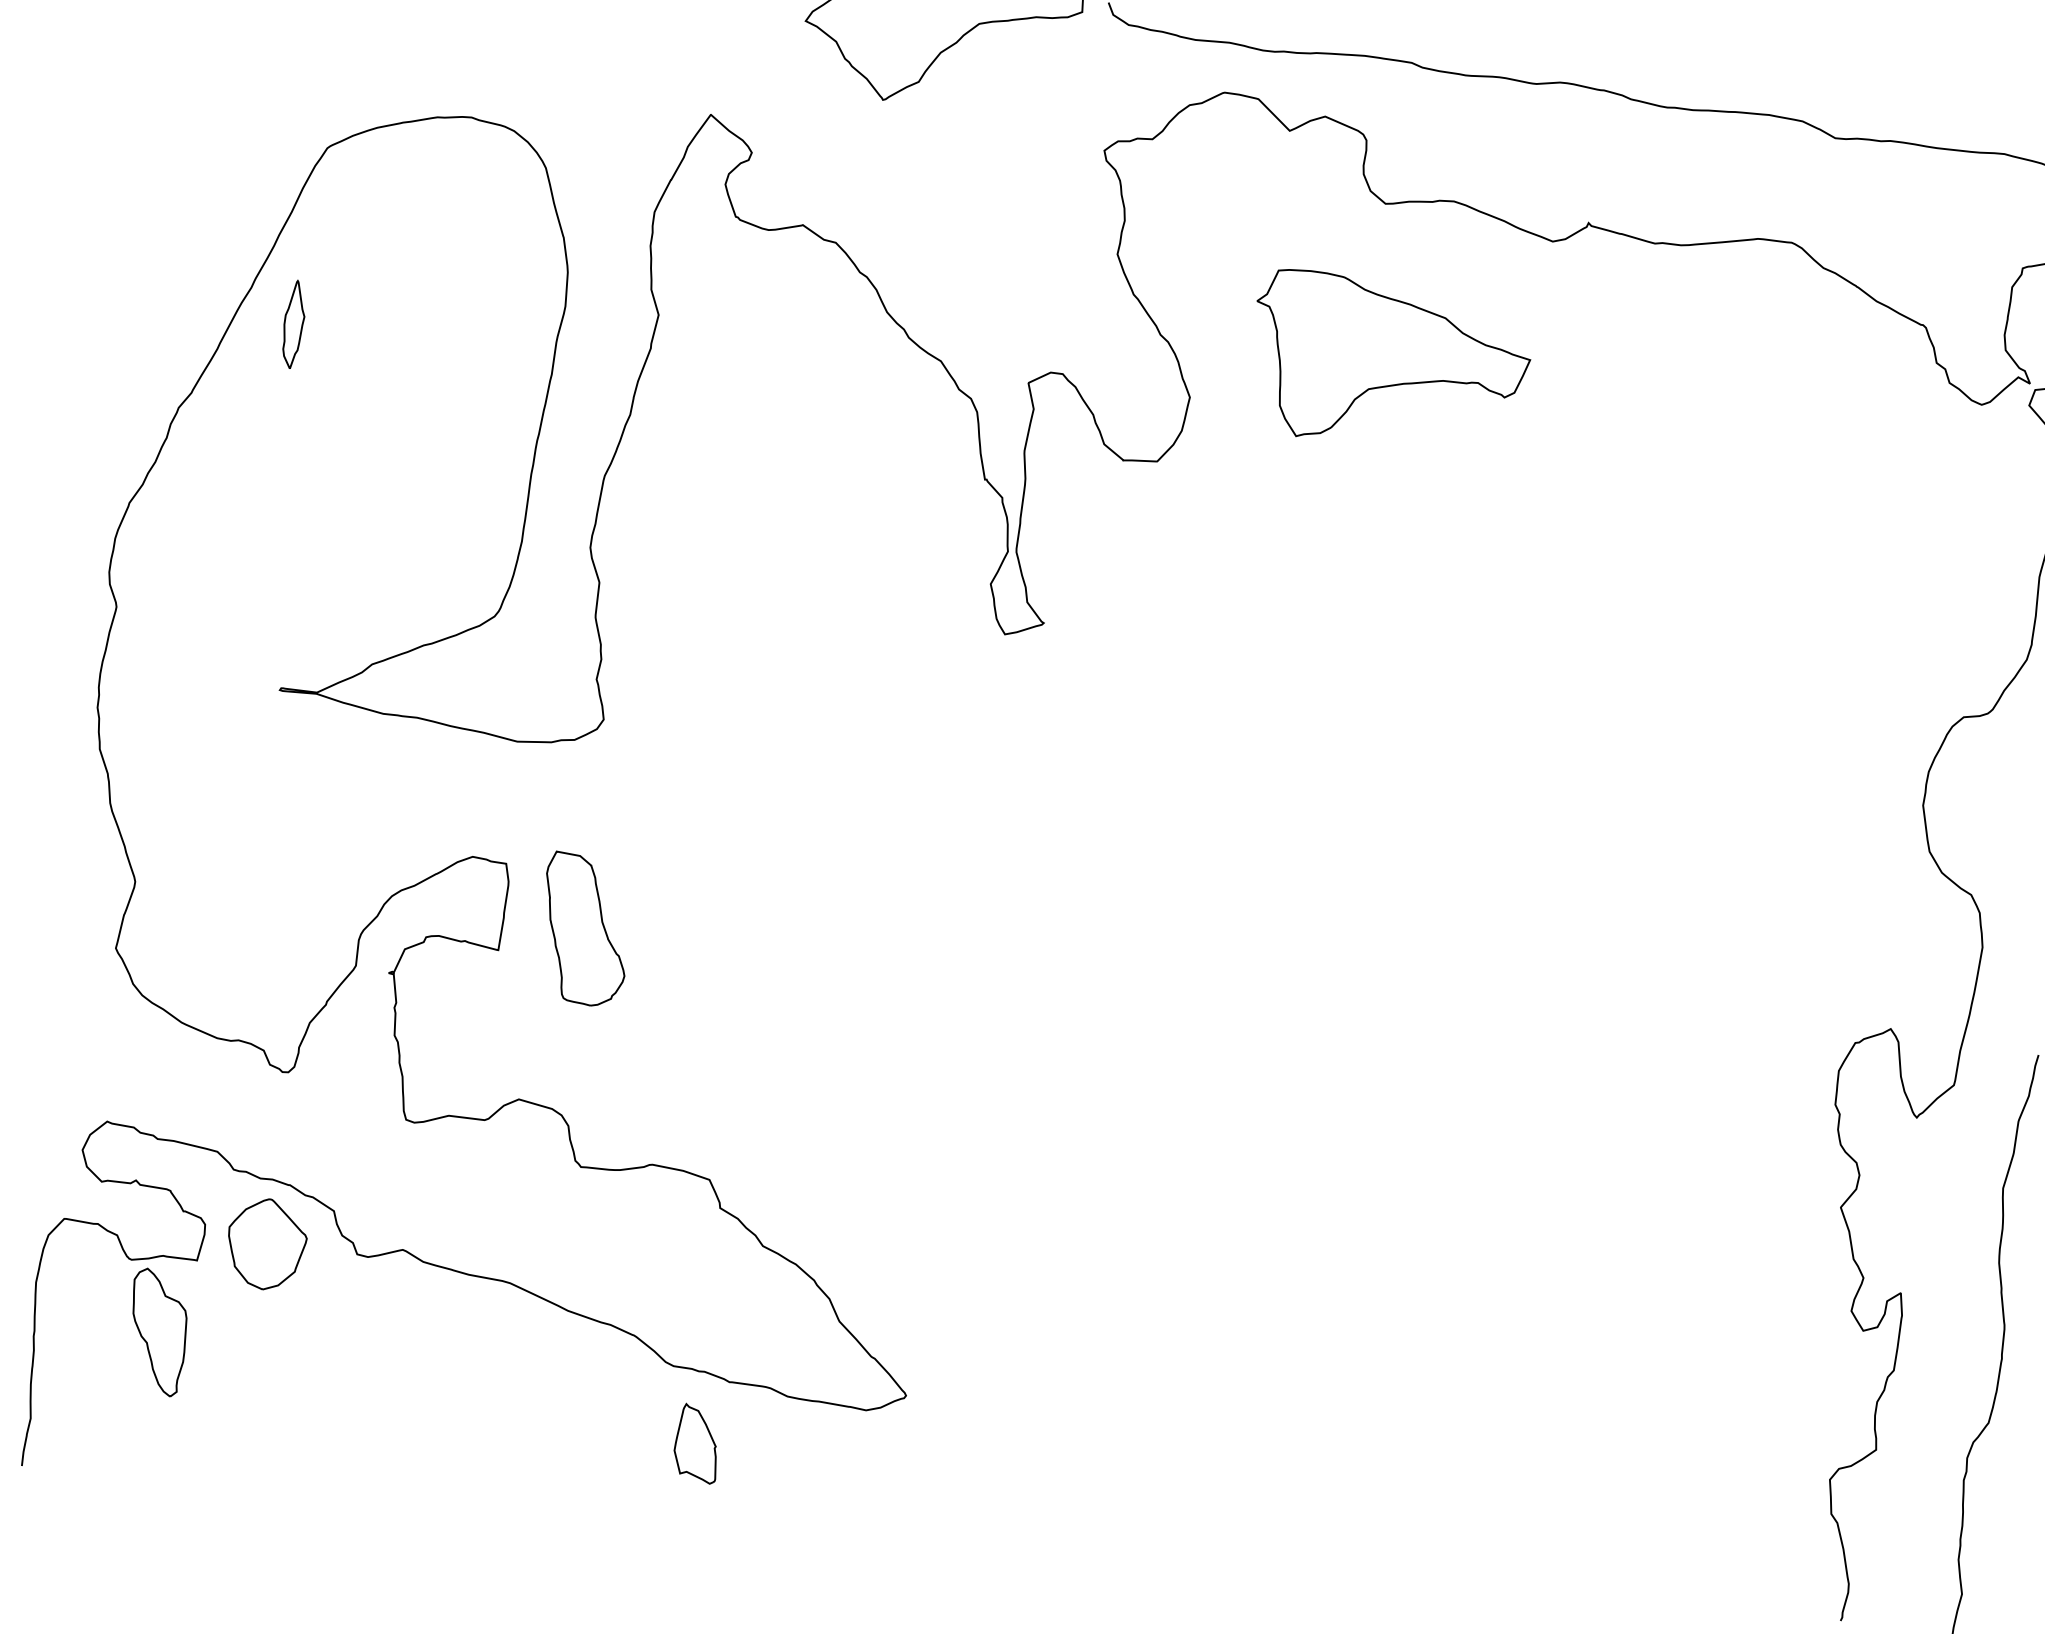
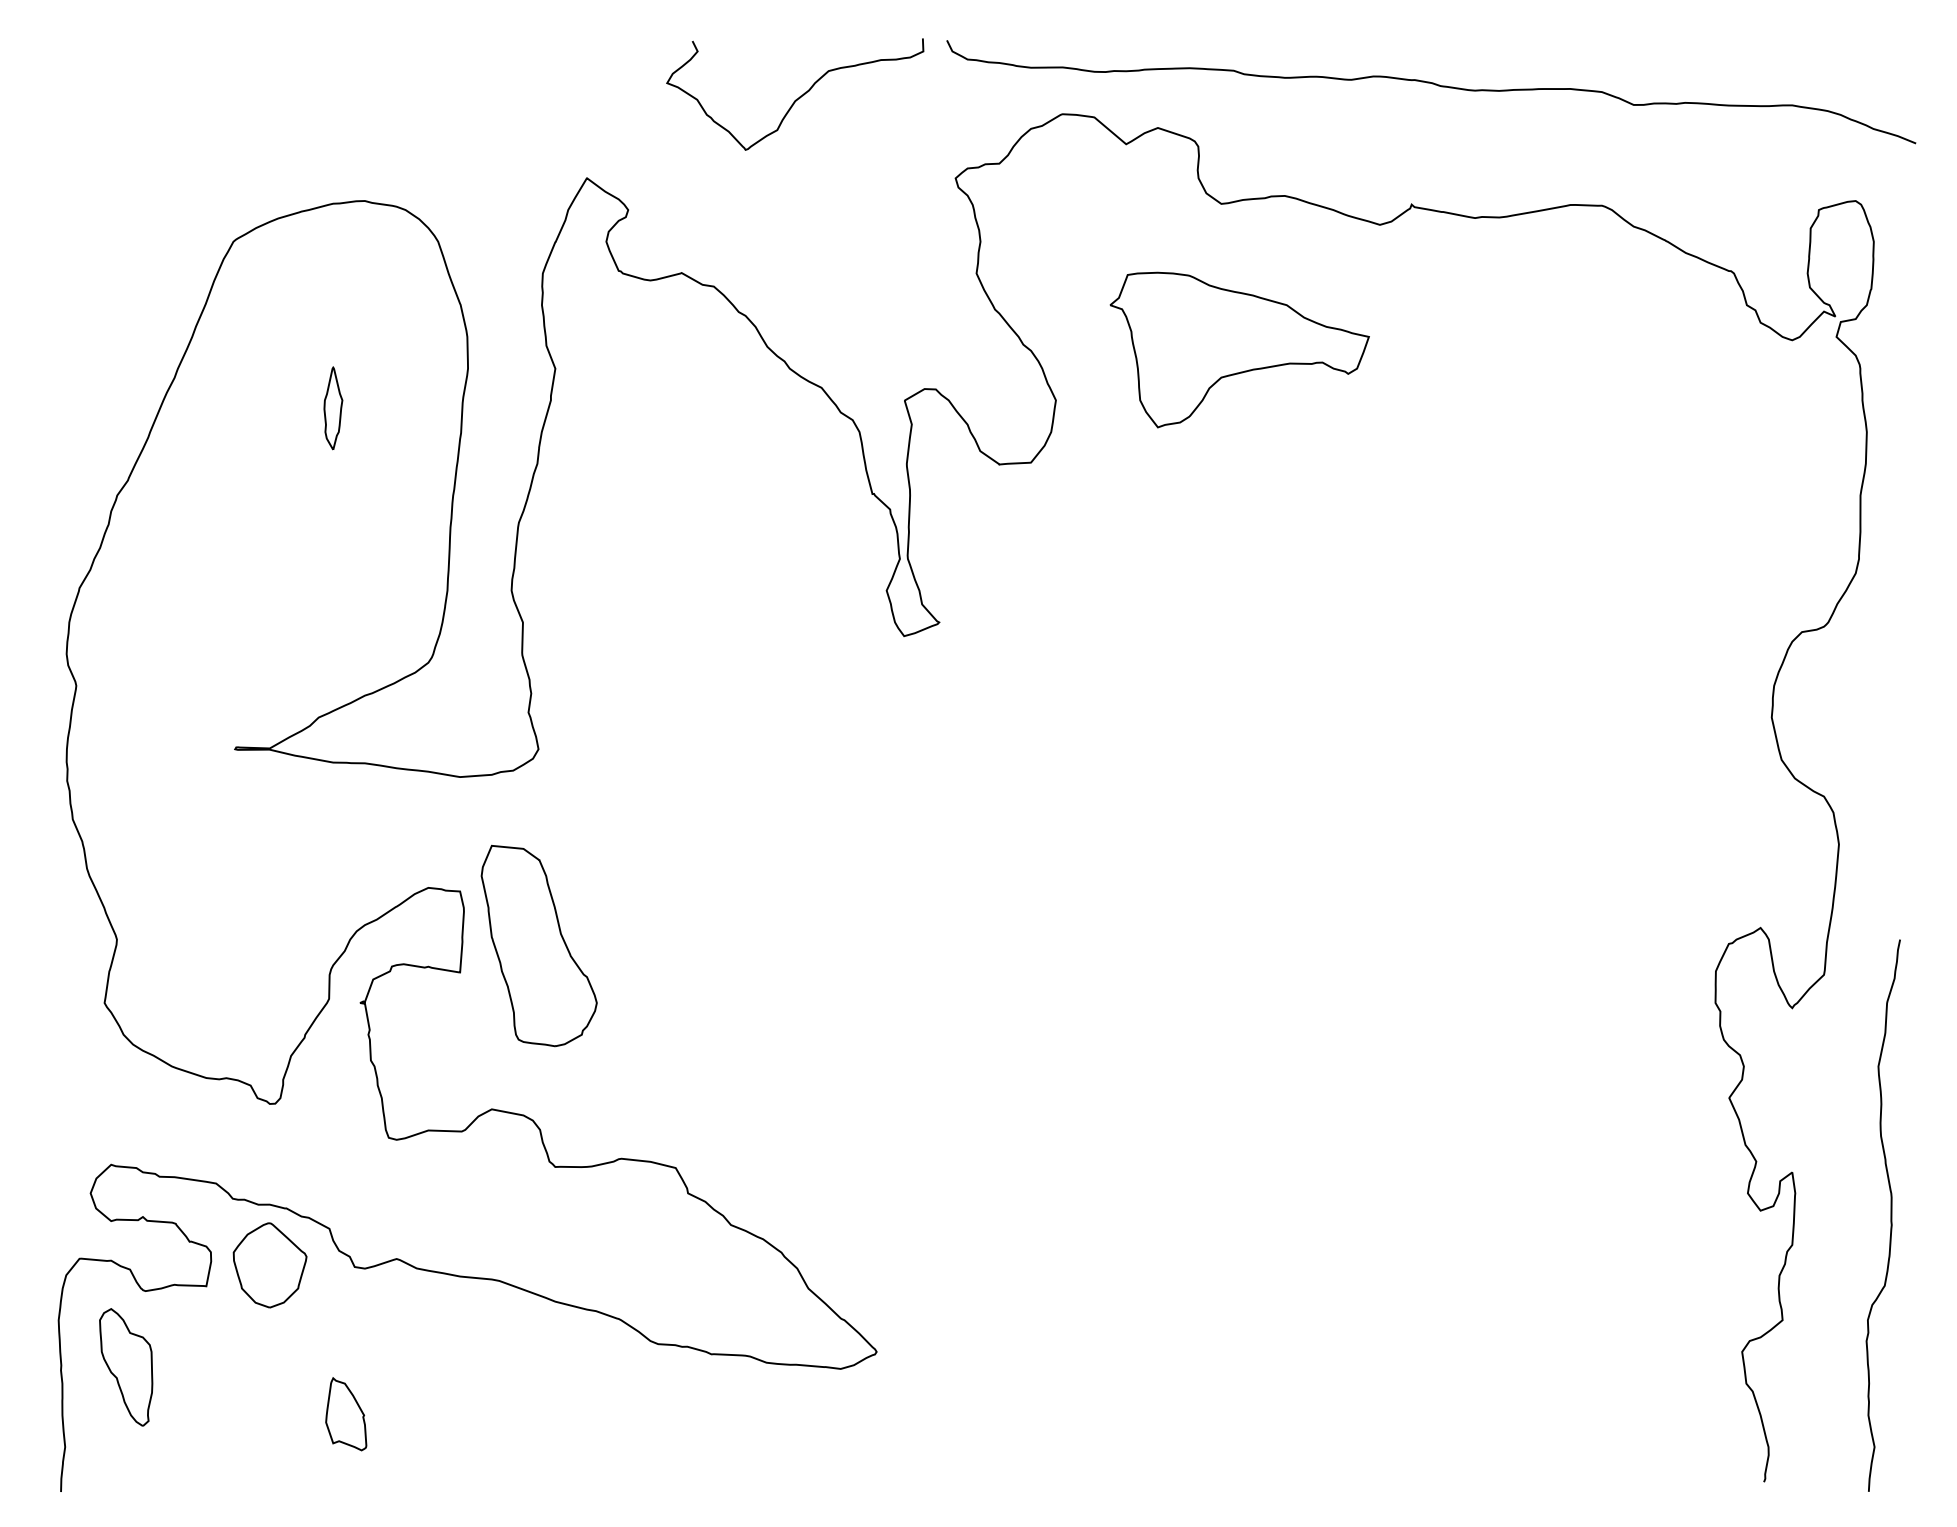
part: (294, 324) -> (333, 408), moved
part: (584, 929) -> (538, 945), size x1.43
part: (158, 1332) -> (126, 1367), moved
part: (697, 1444) -> (346, 1414), moved

